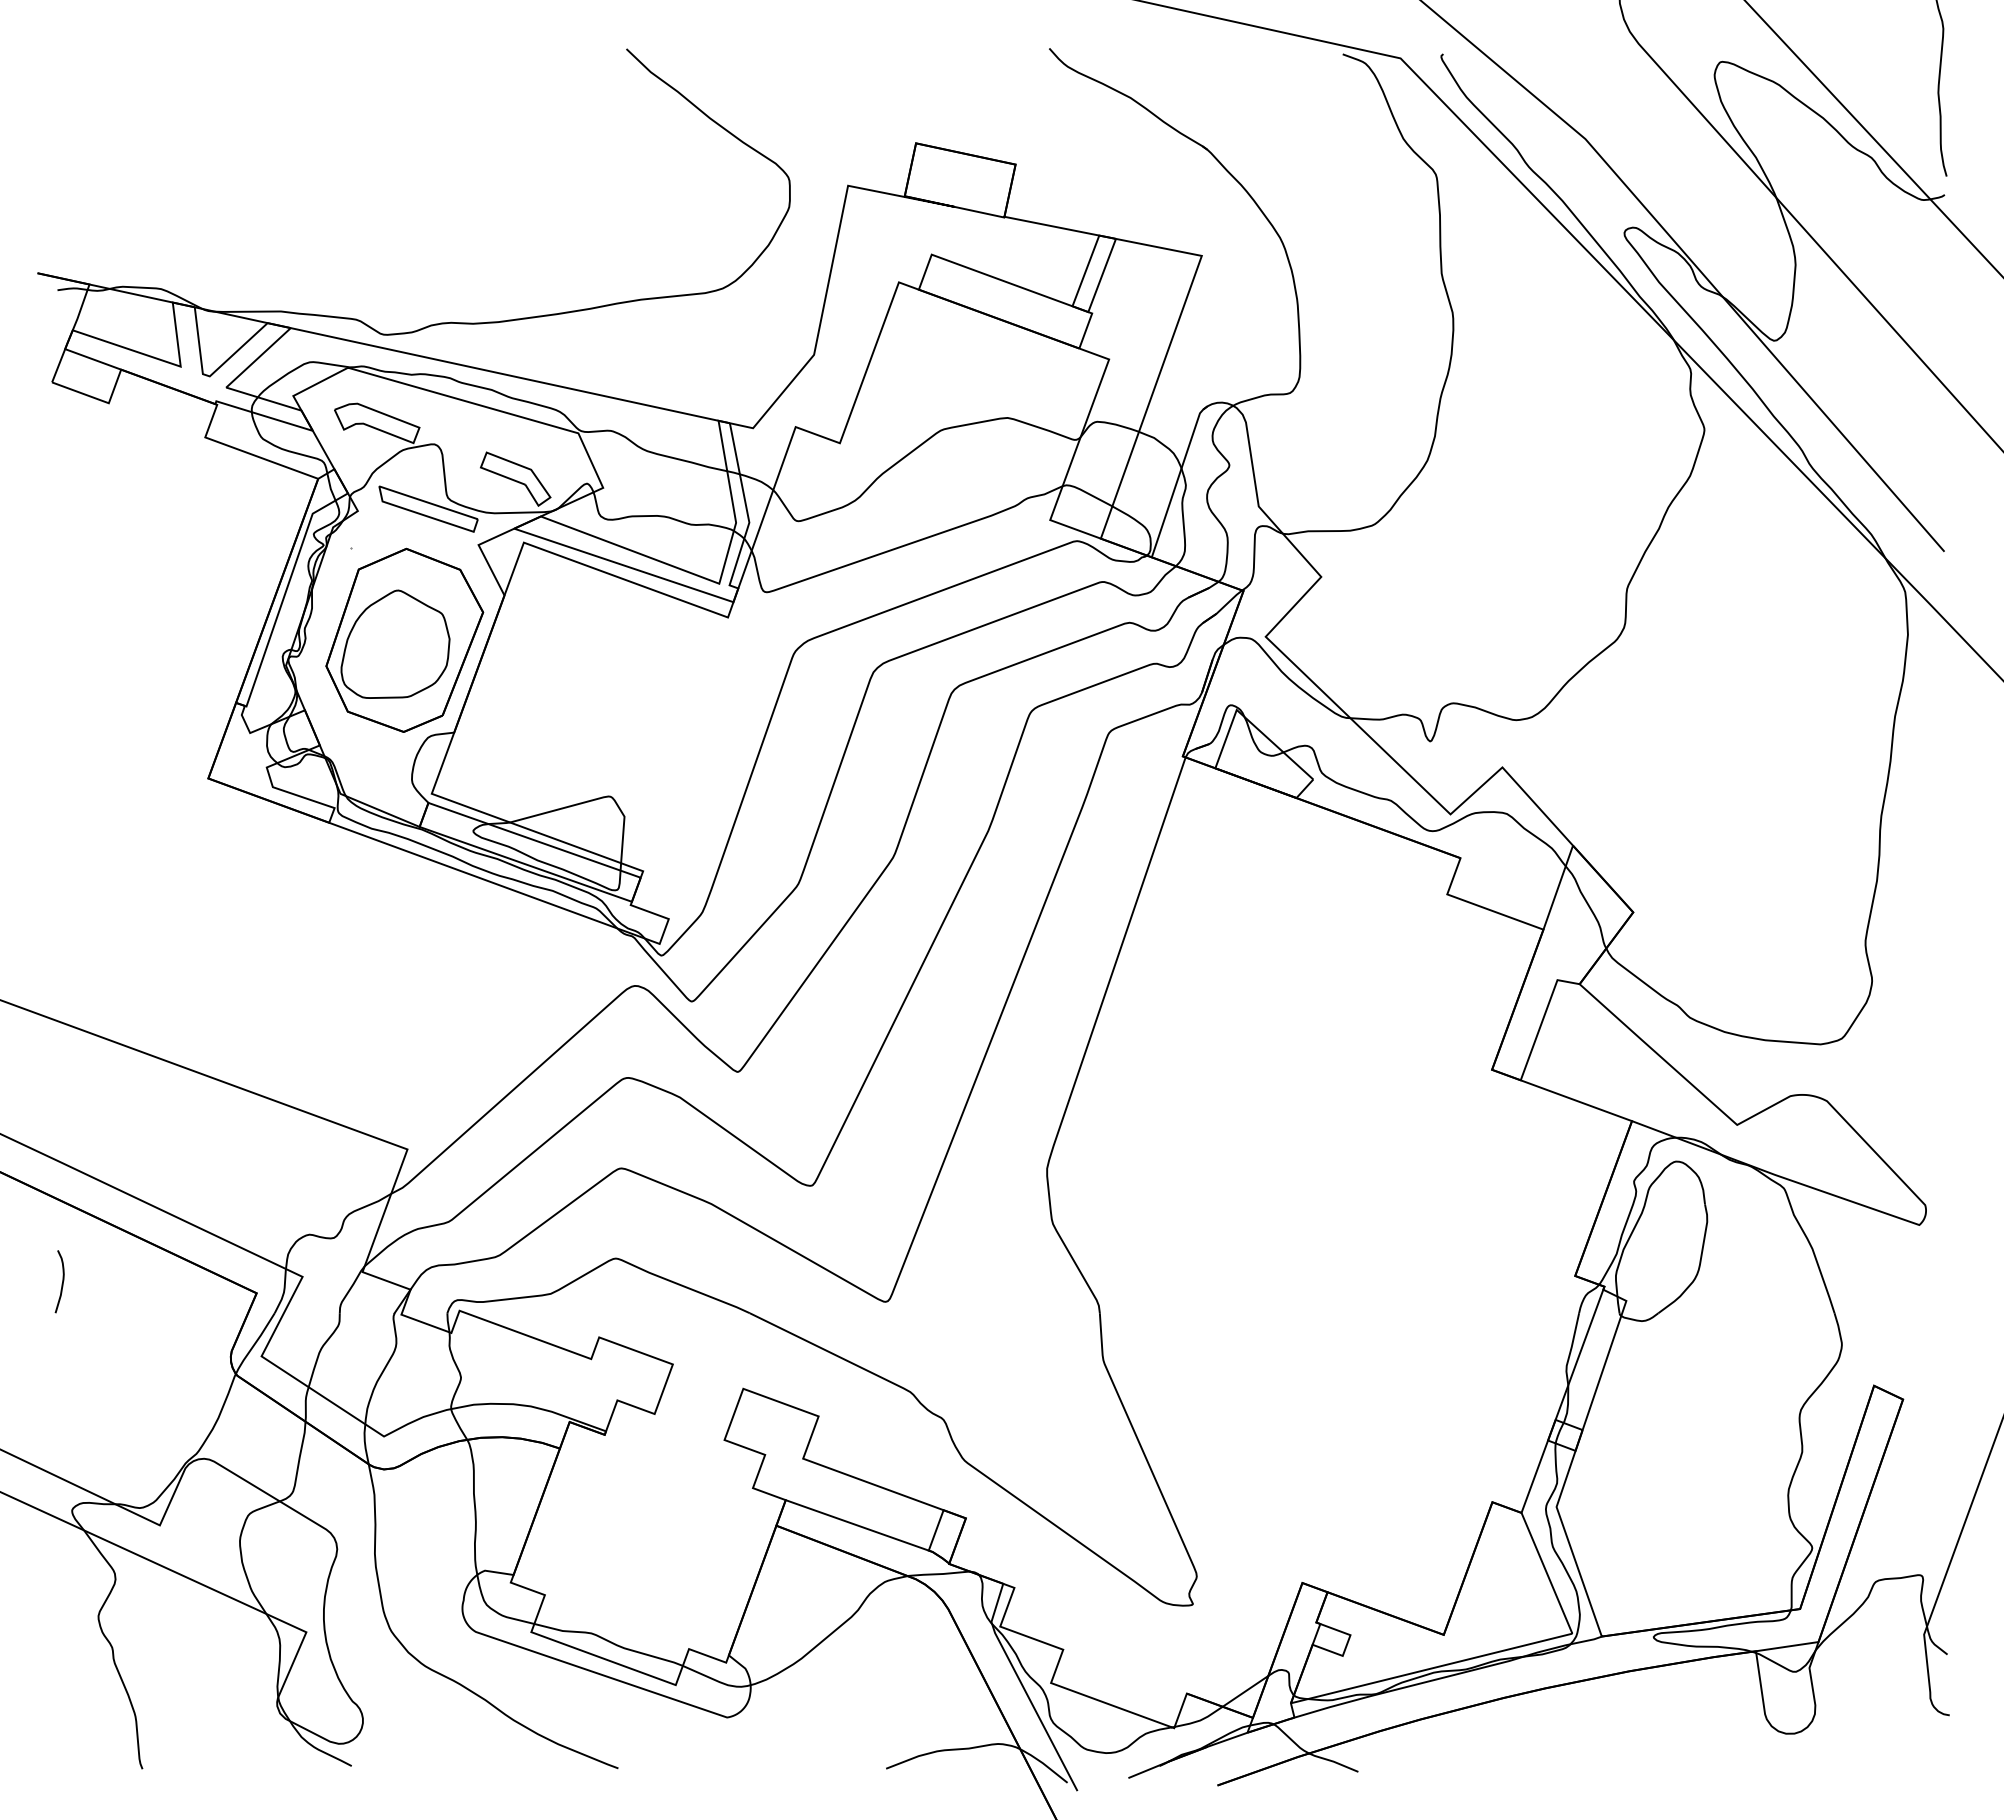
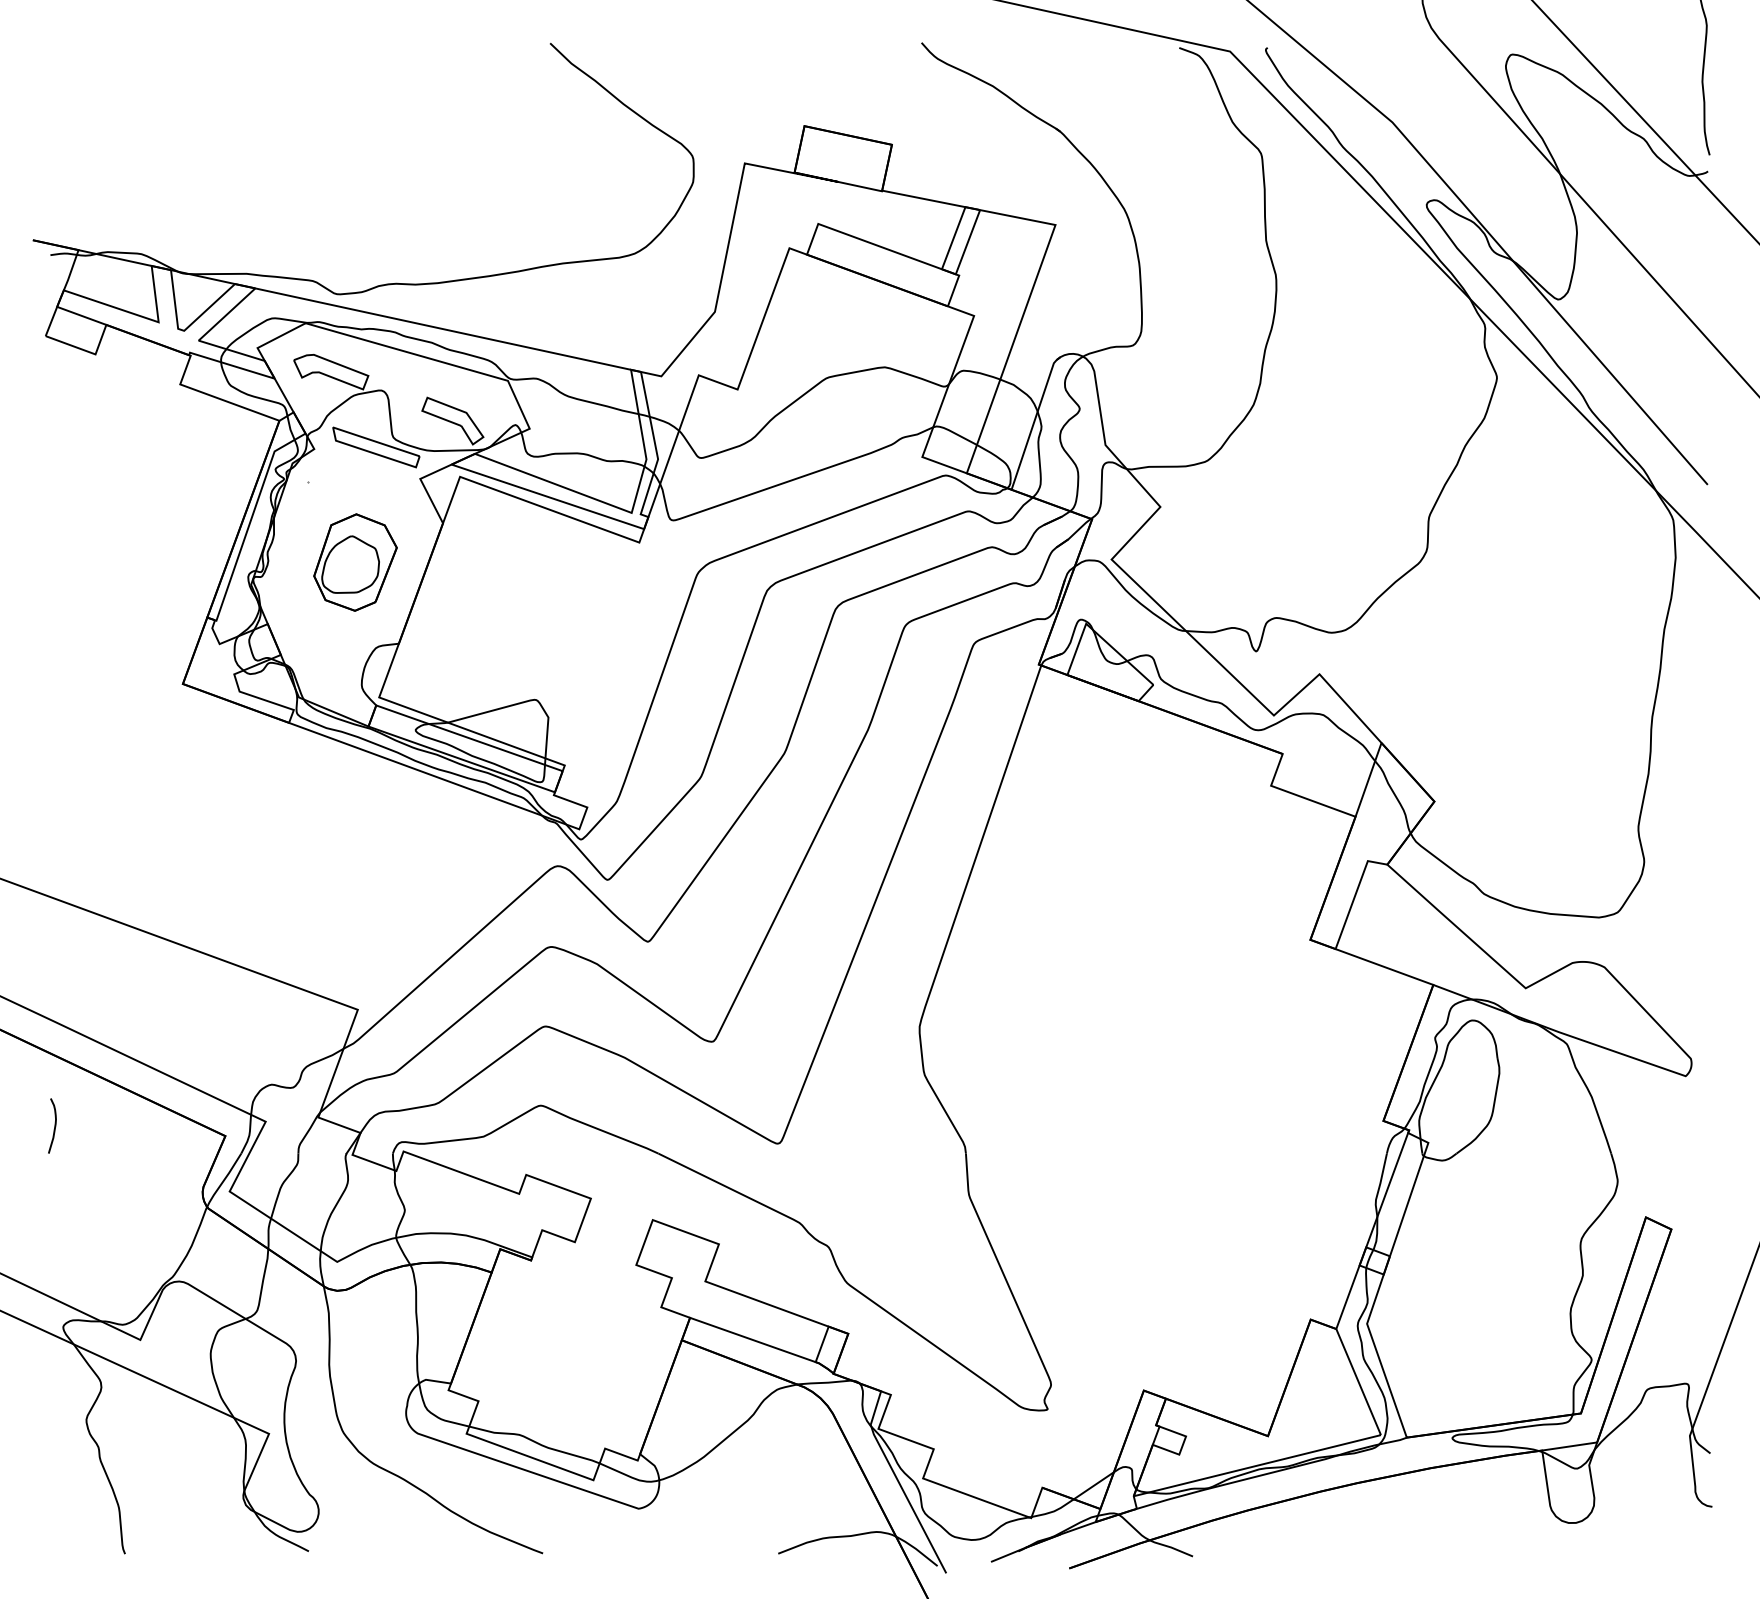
part: (404, 639) -> (355, 561), size x0.6

